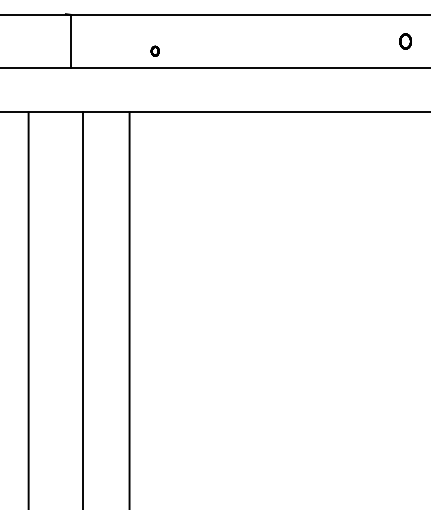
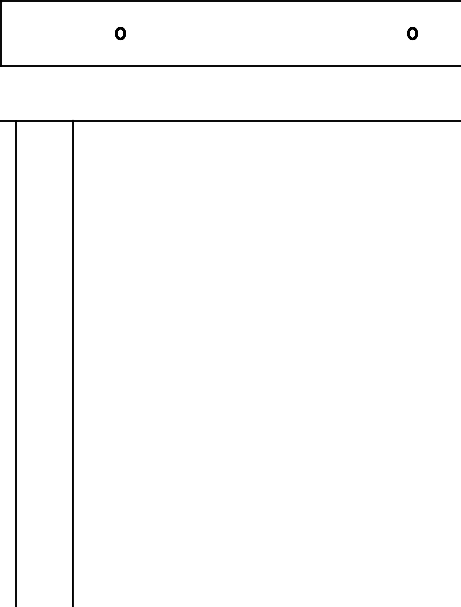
part: (405, 40) -> (412, 32), size x0.62
part: (154, 50) -> (119, 32), moved

